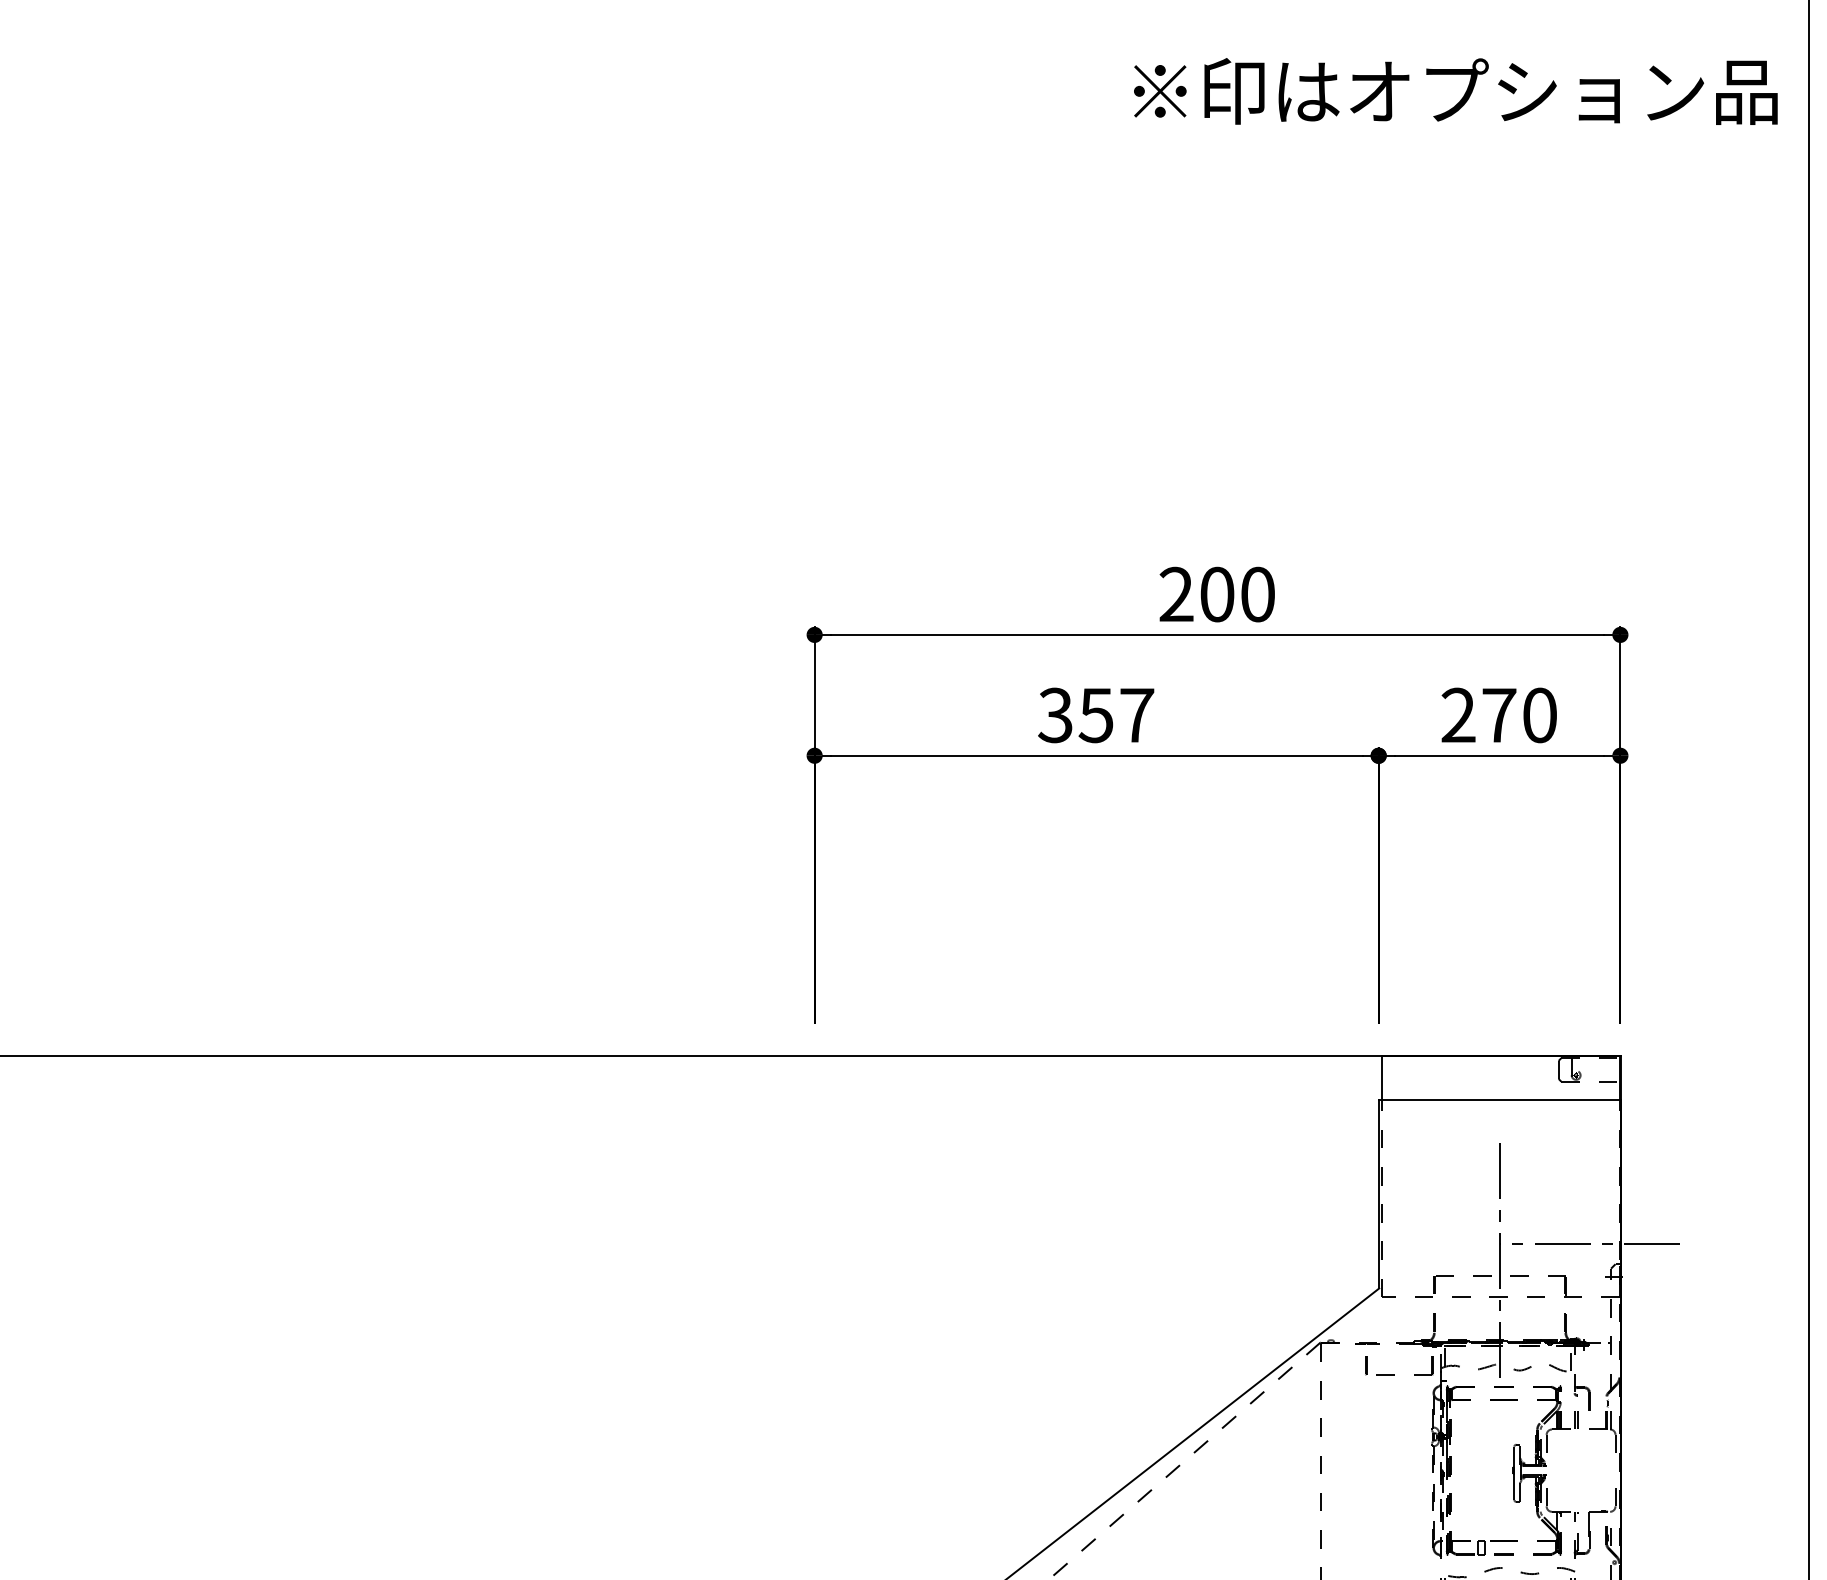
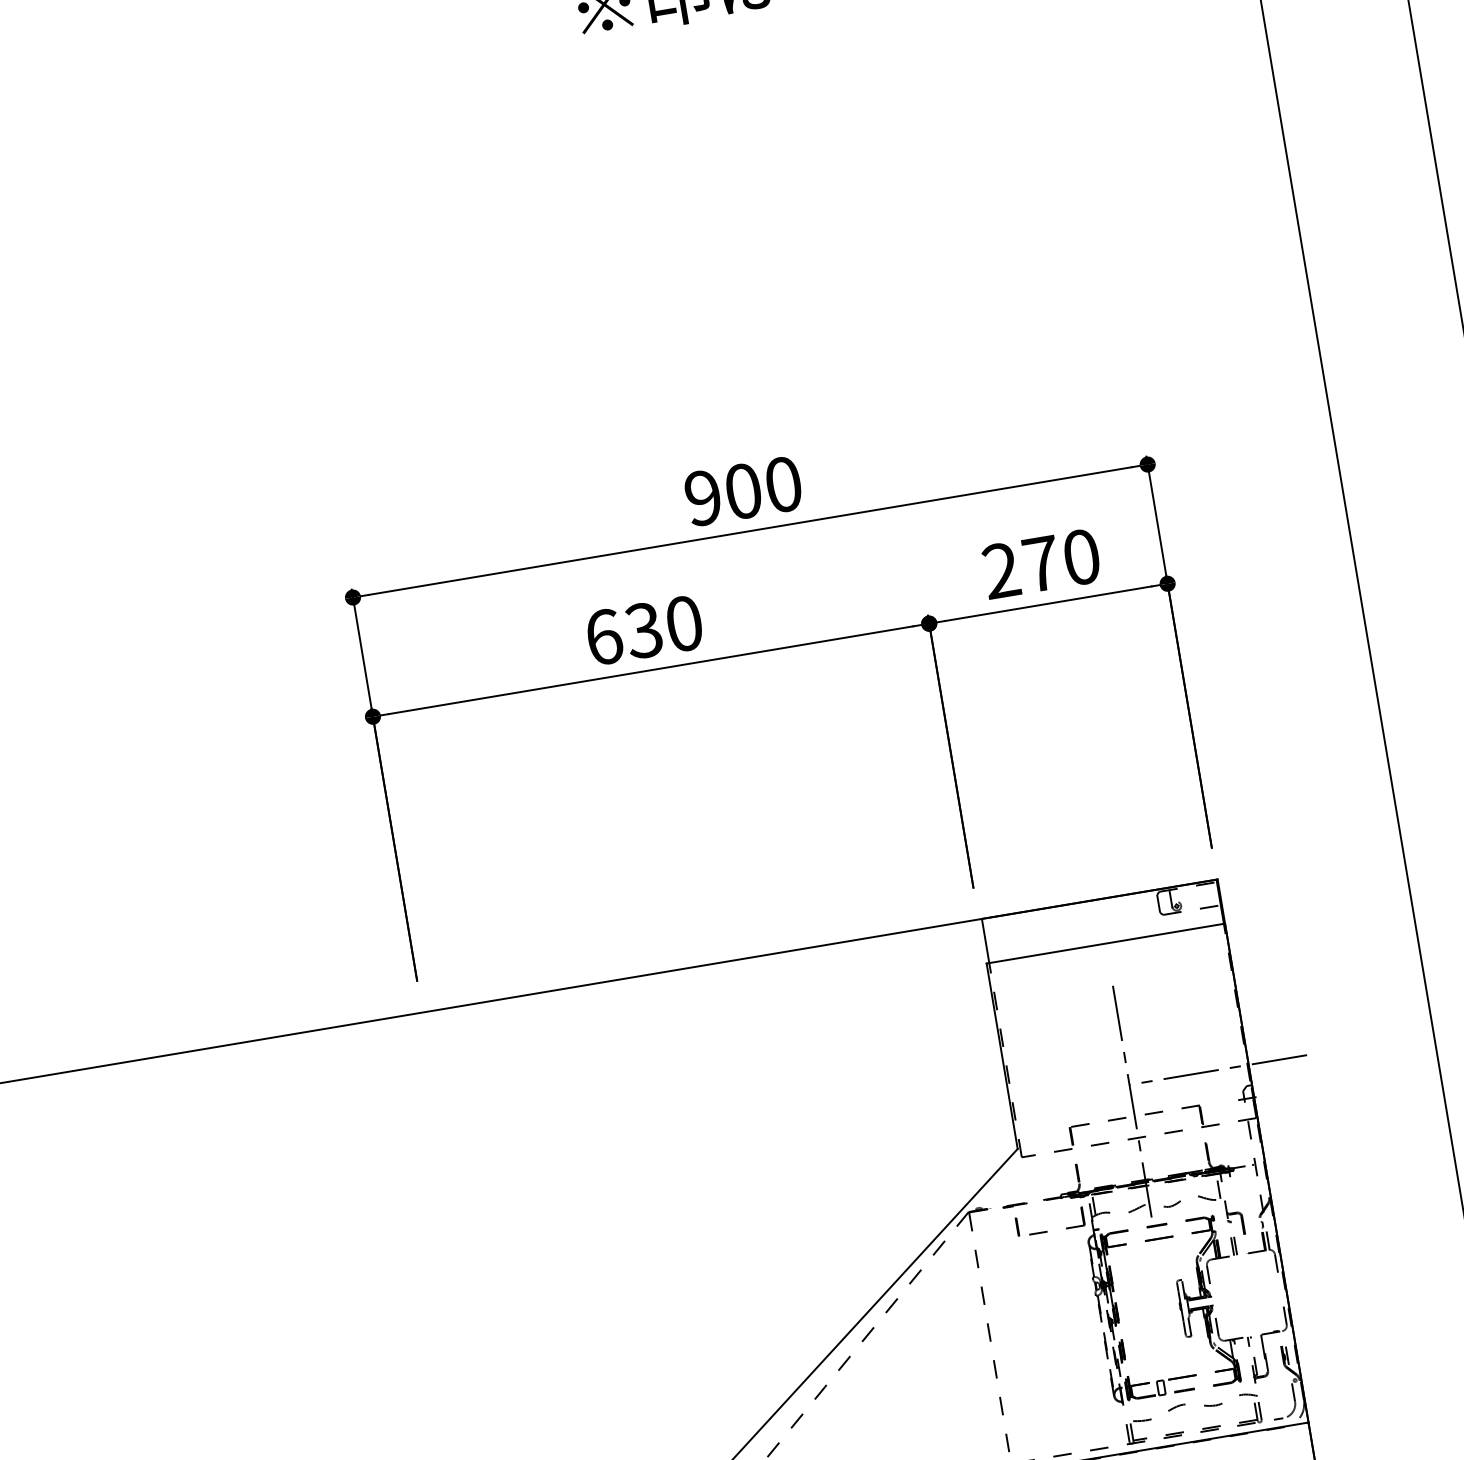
text: (1176, 594) -> (703, 497), 200 -> 900
text: (1096, 715) -> (644, 630), 357 -> 630

